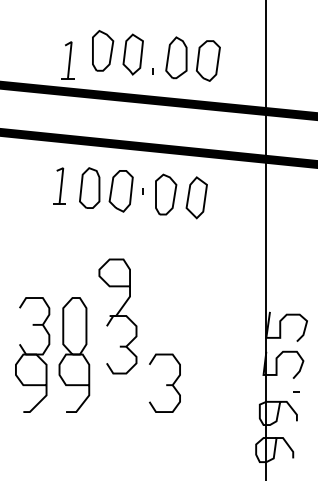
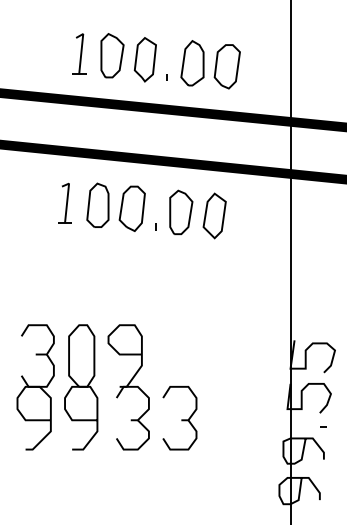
part: (68, 59) -> (79, 53), moved
line: (142, 190) -> (155, 226), moved
part: (117, 316) -> (128, 387), moved

